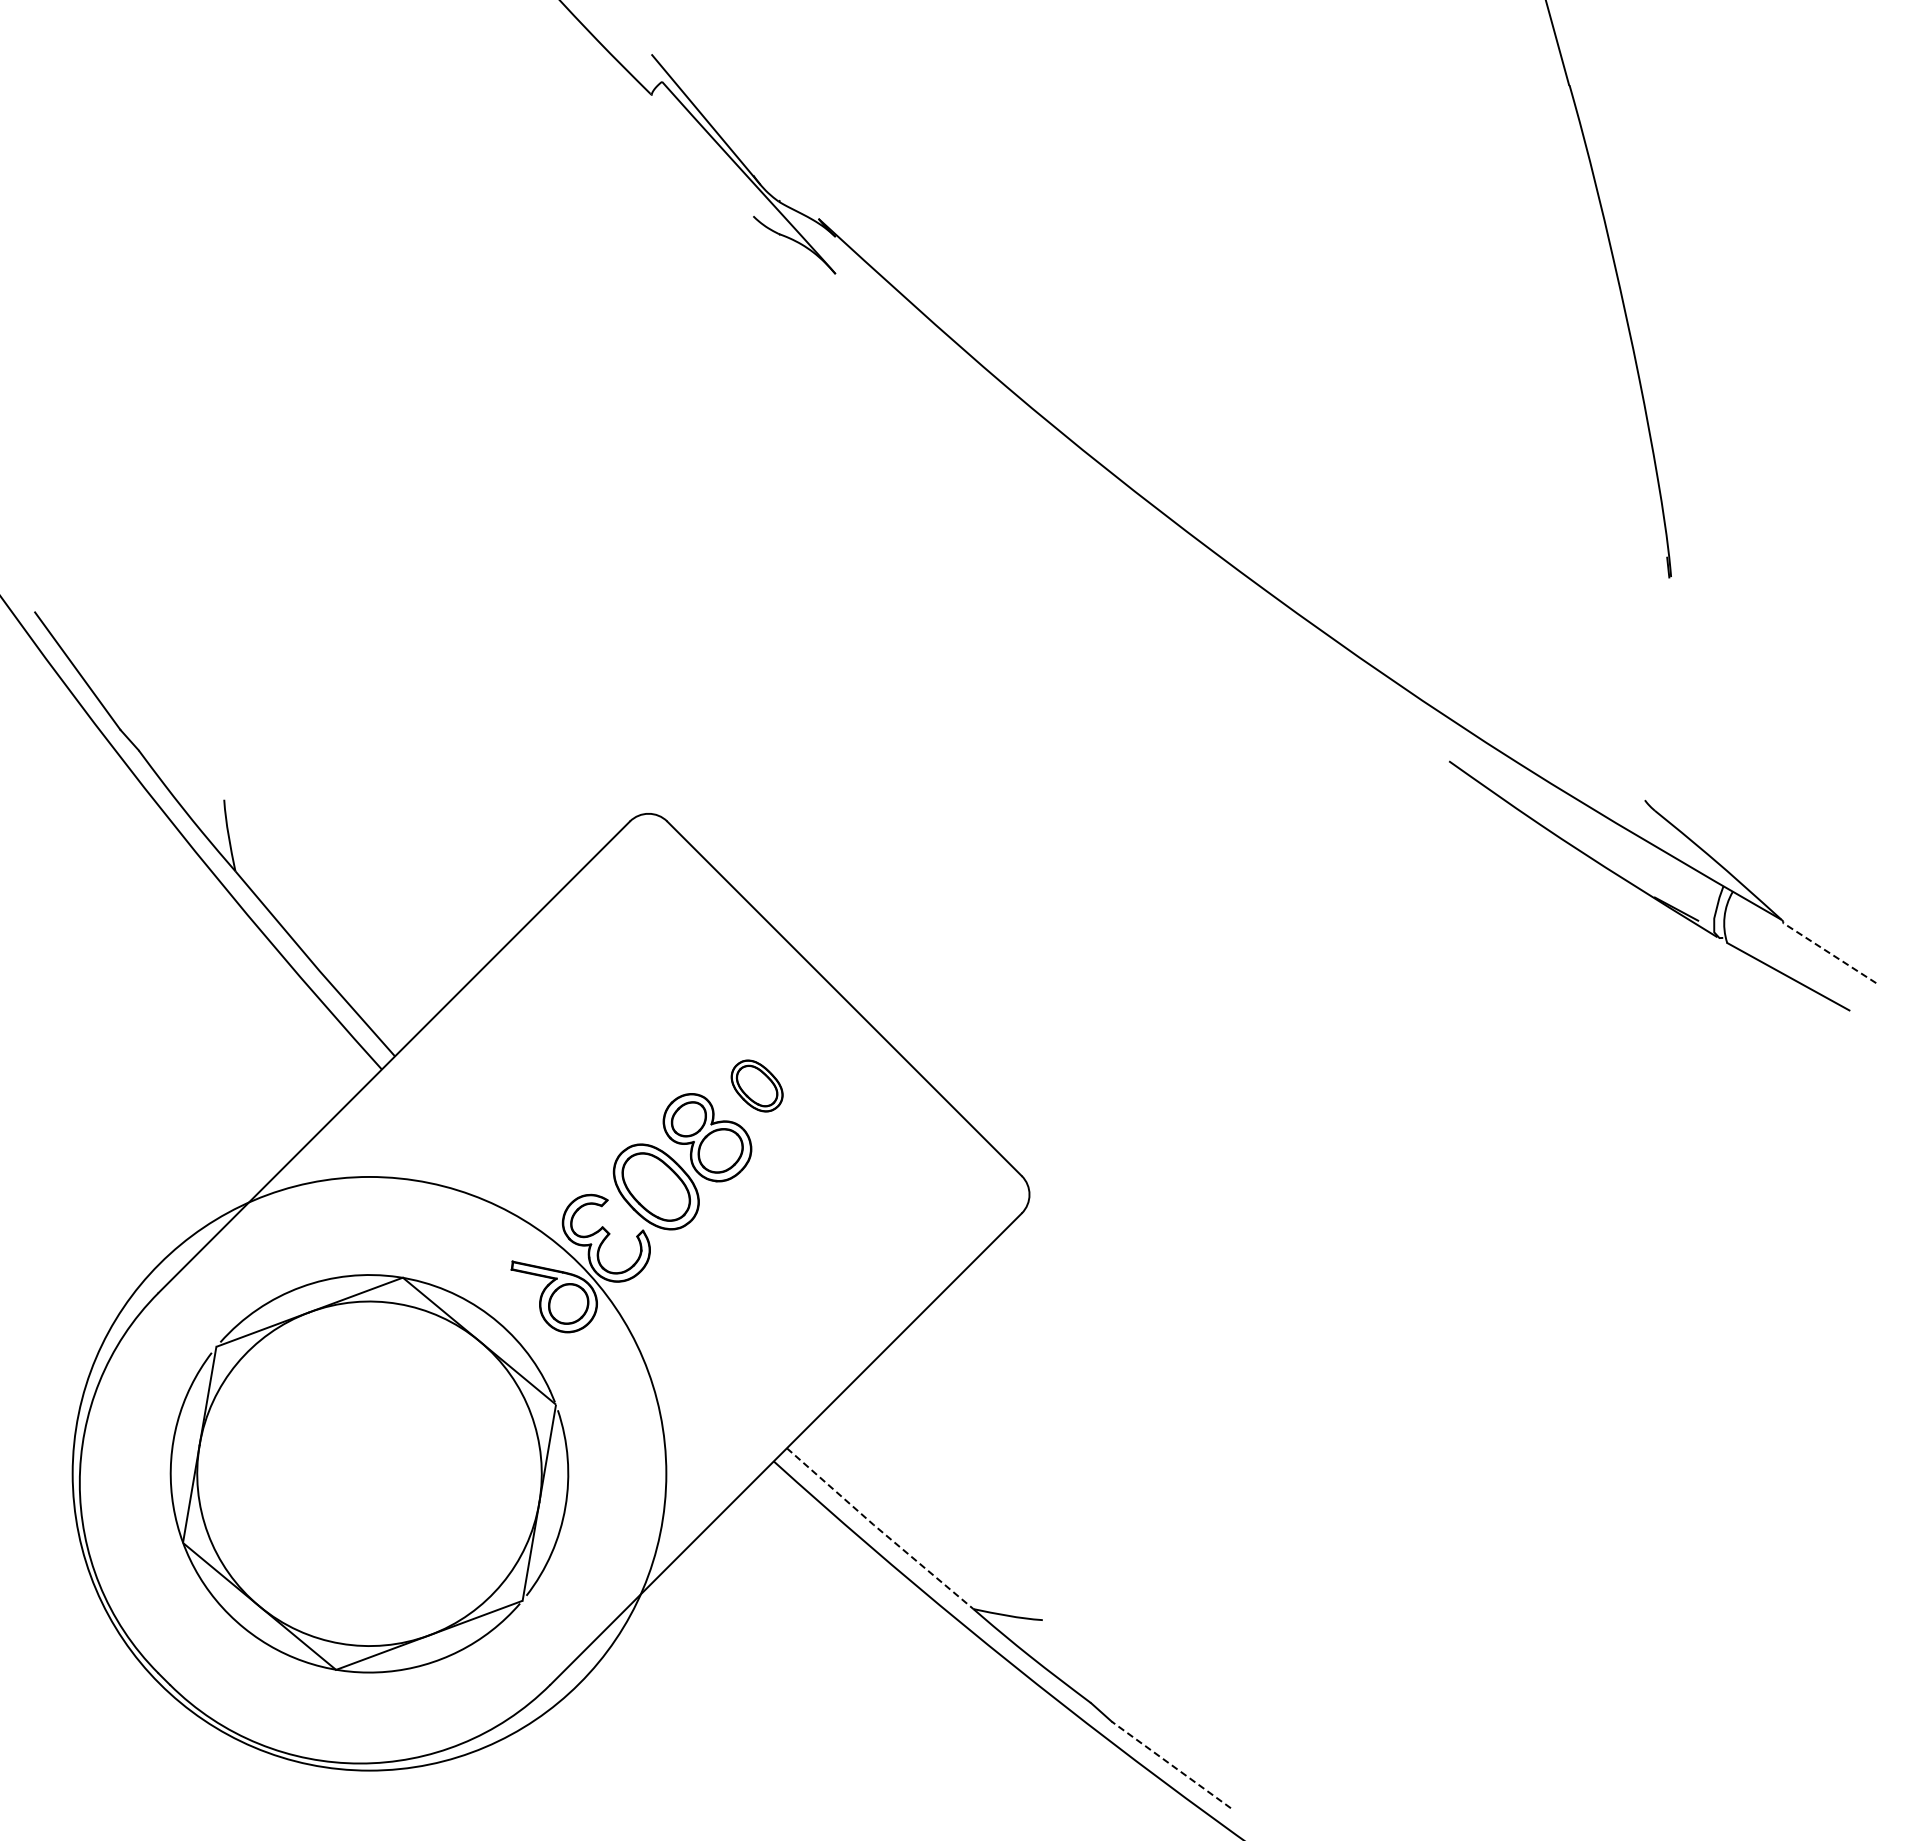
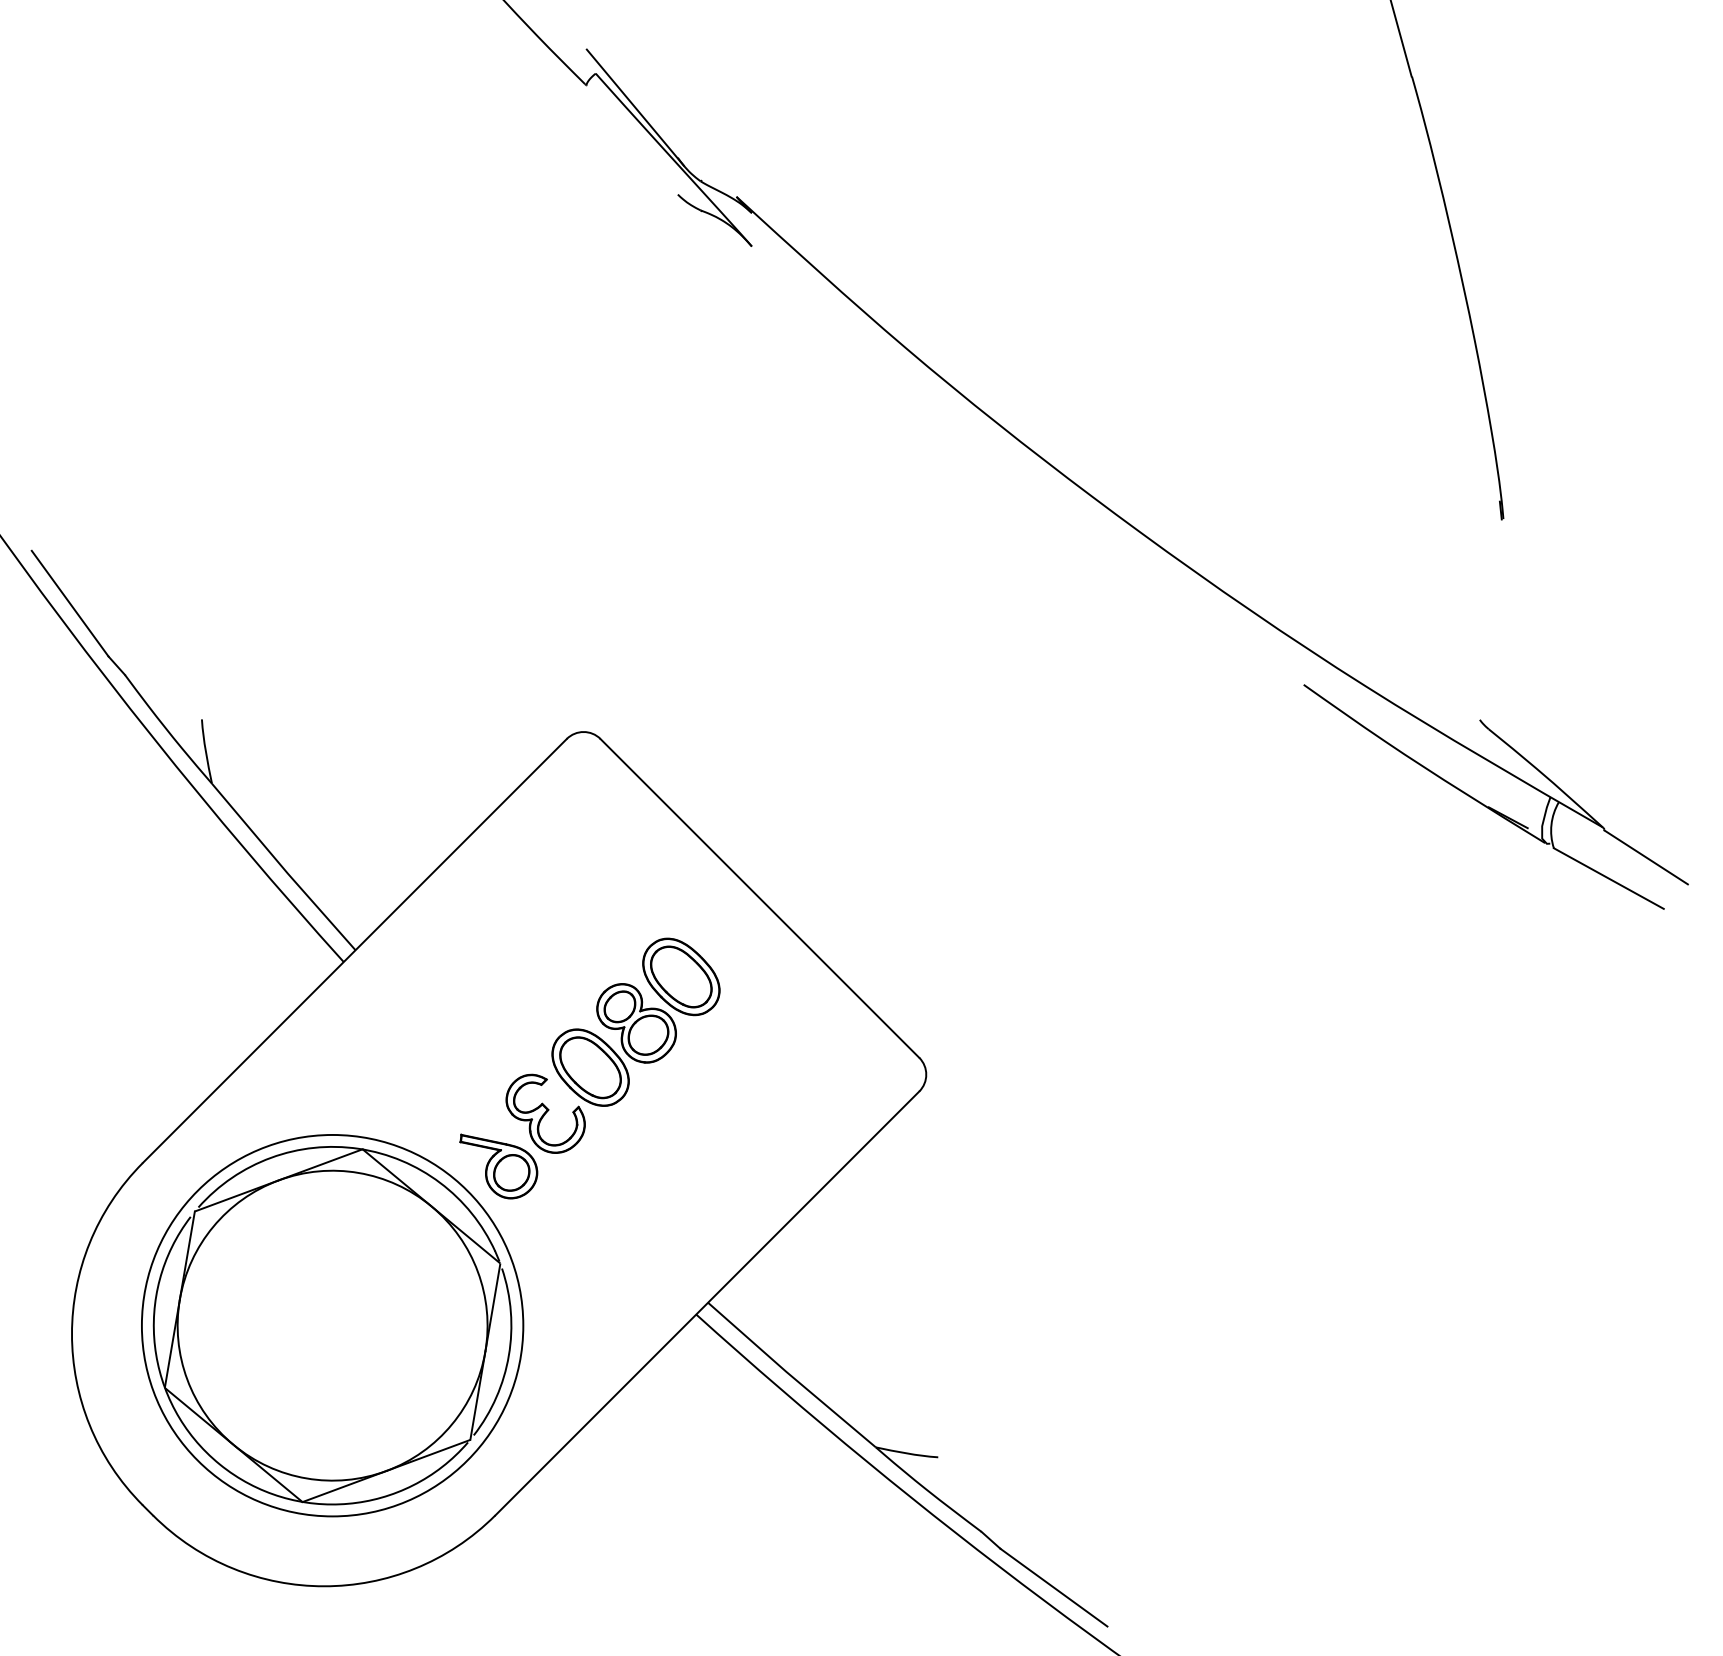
line: (1829, 953) -> (1645, 857), dashed -> solid
part: (756, 1085) -> (680, 976), size x1.67
circle: (369, 1473) -> (332, 1325), size x0.71
line: (878, 1529) -> (790, 1375), dashed -> solid
line: (1171, 1765) -> (1053, 1588), dashed -> solid

